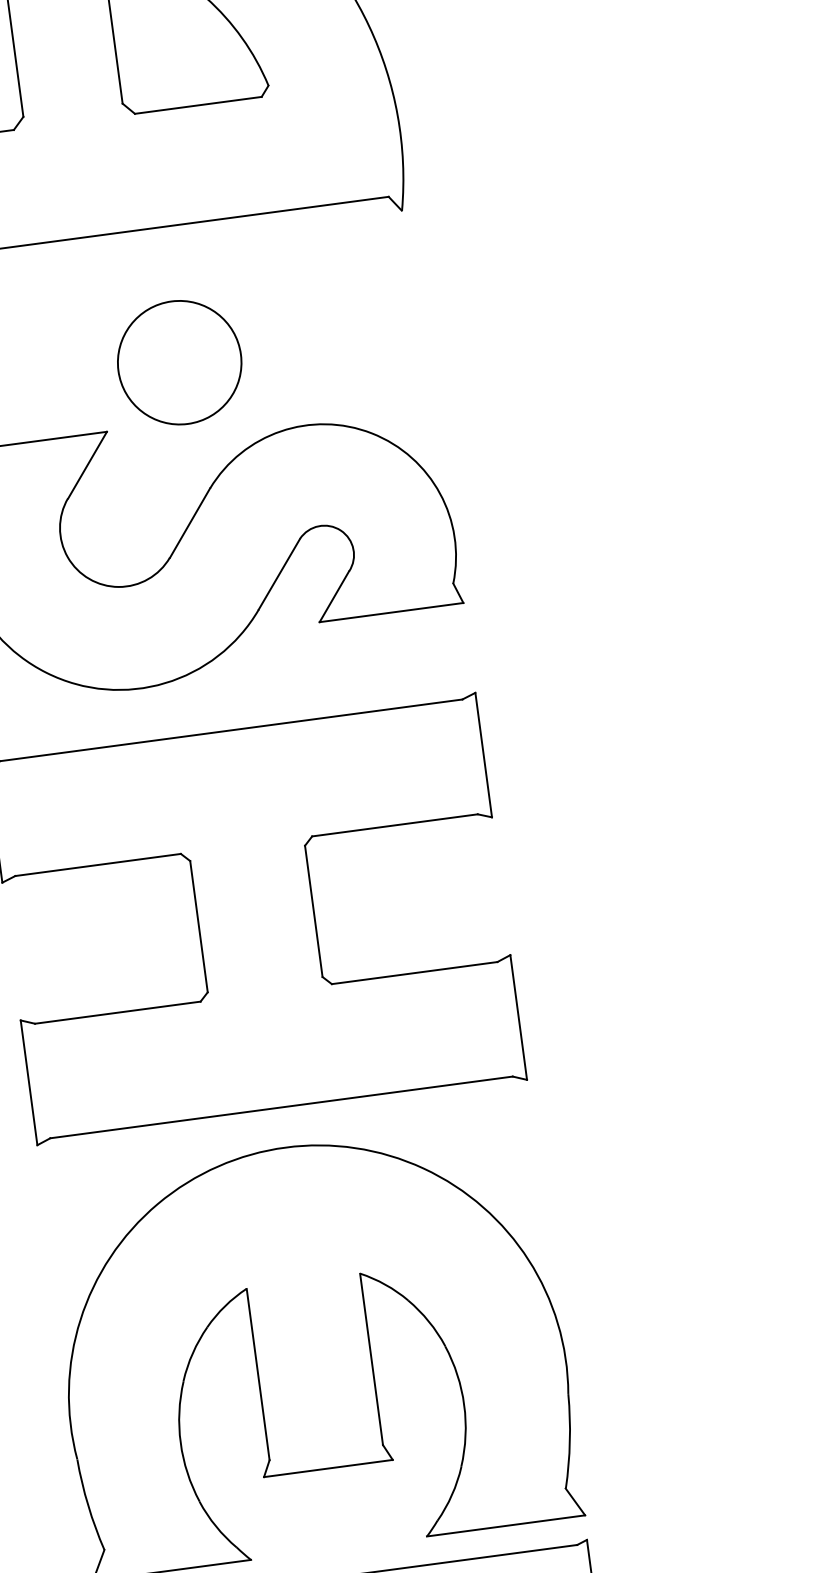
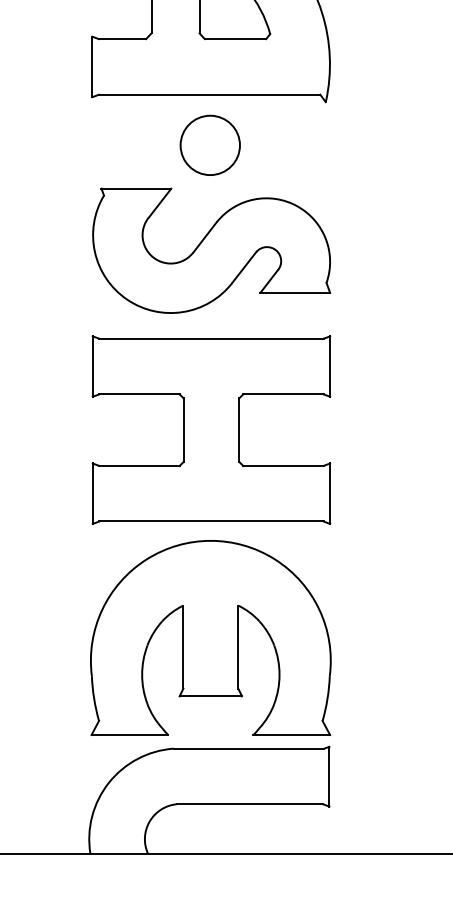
circle: (177, 361) -> (209, 144), moved

